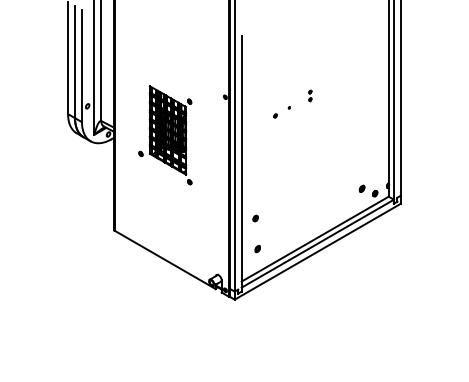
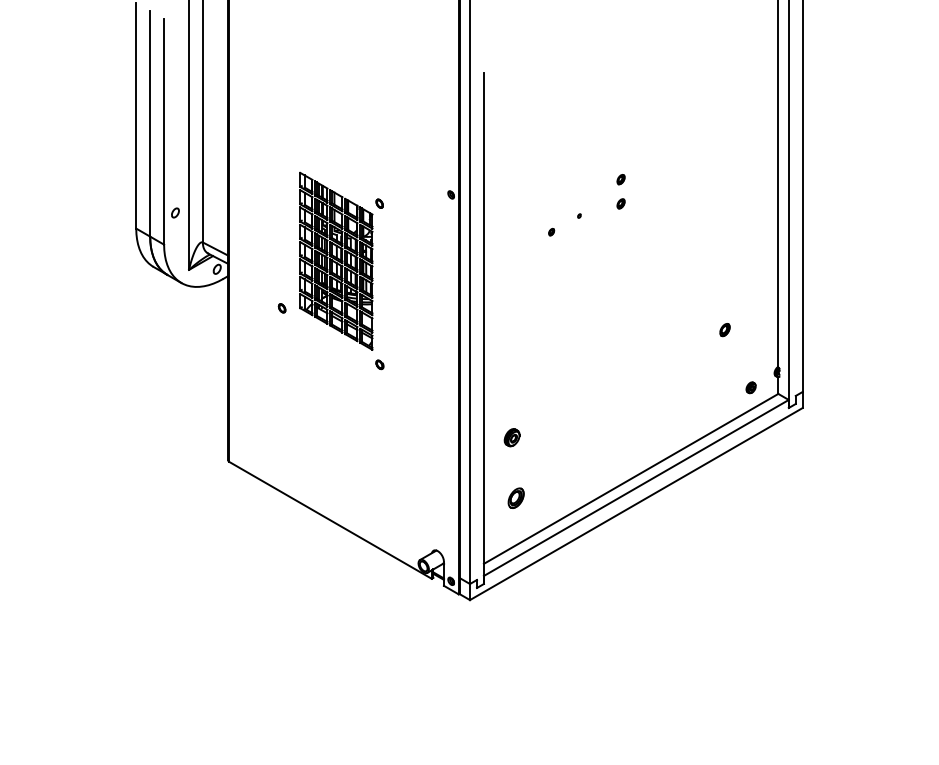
part: (310, 95) -> (621, 191), size x1.6
part: (361, 188) -> (723, 329), moved
part: (255, 218) -> (511, 437), size x1.6
part: (257, 249) -> (515, 499), size x1.6

